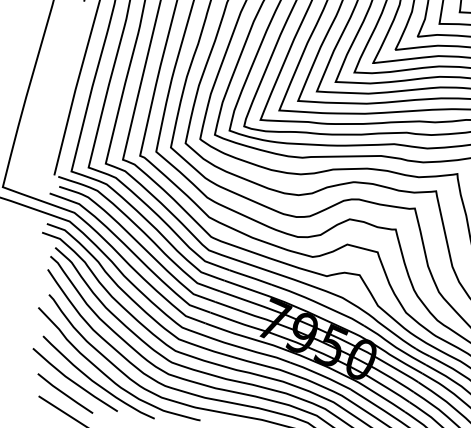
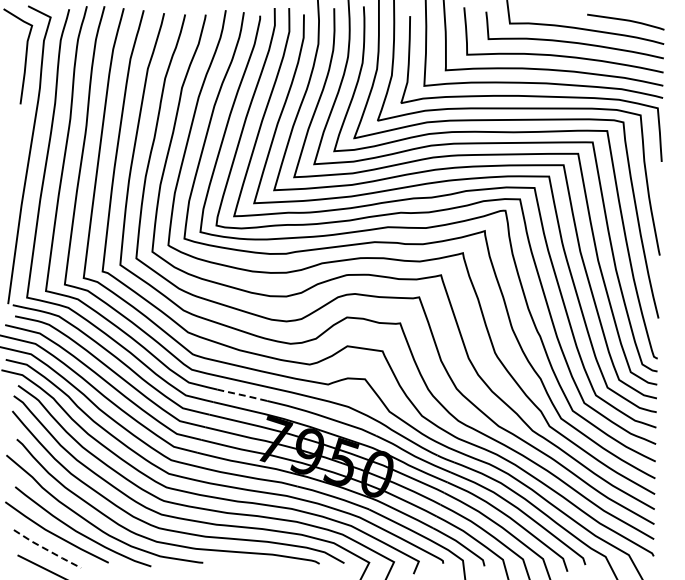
line: (250, 277) -> (242, 395), solid -> dashed
line: (65, 394) -> (47, 550), solid -> dashed

